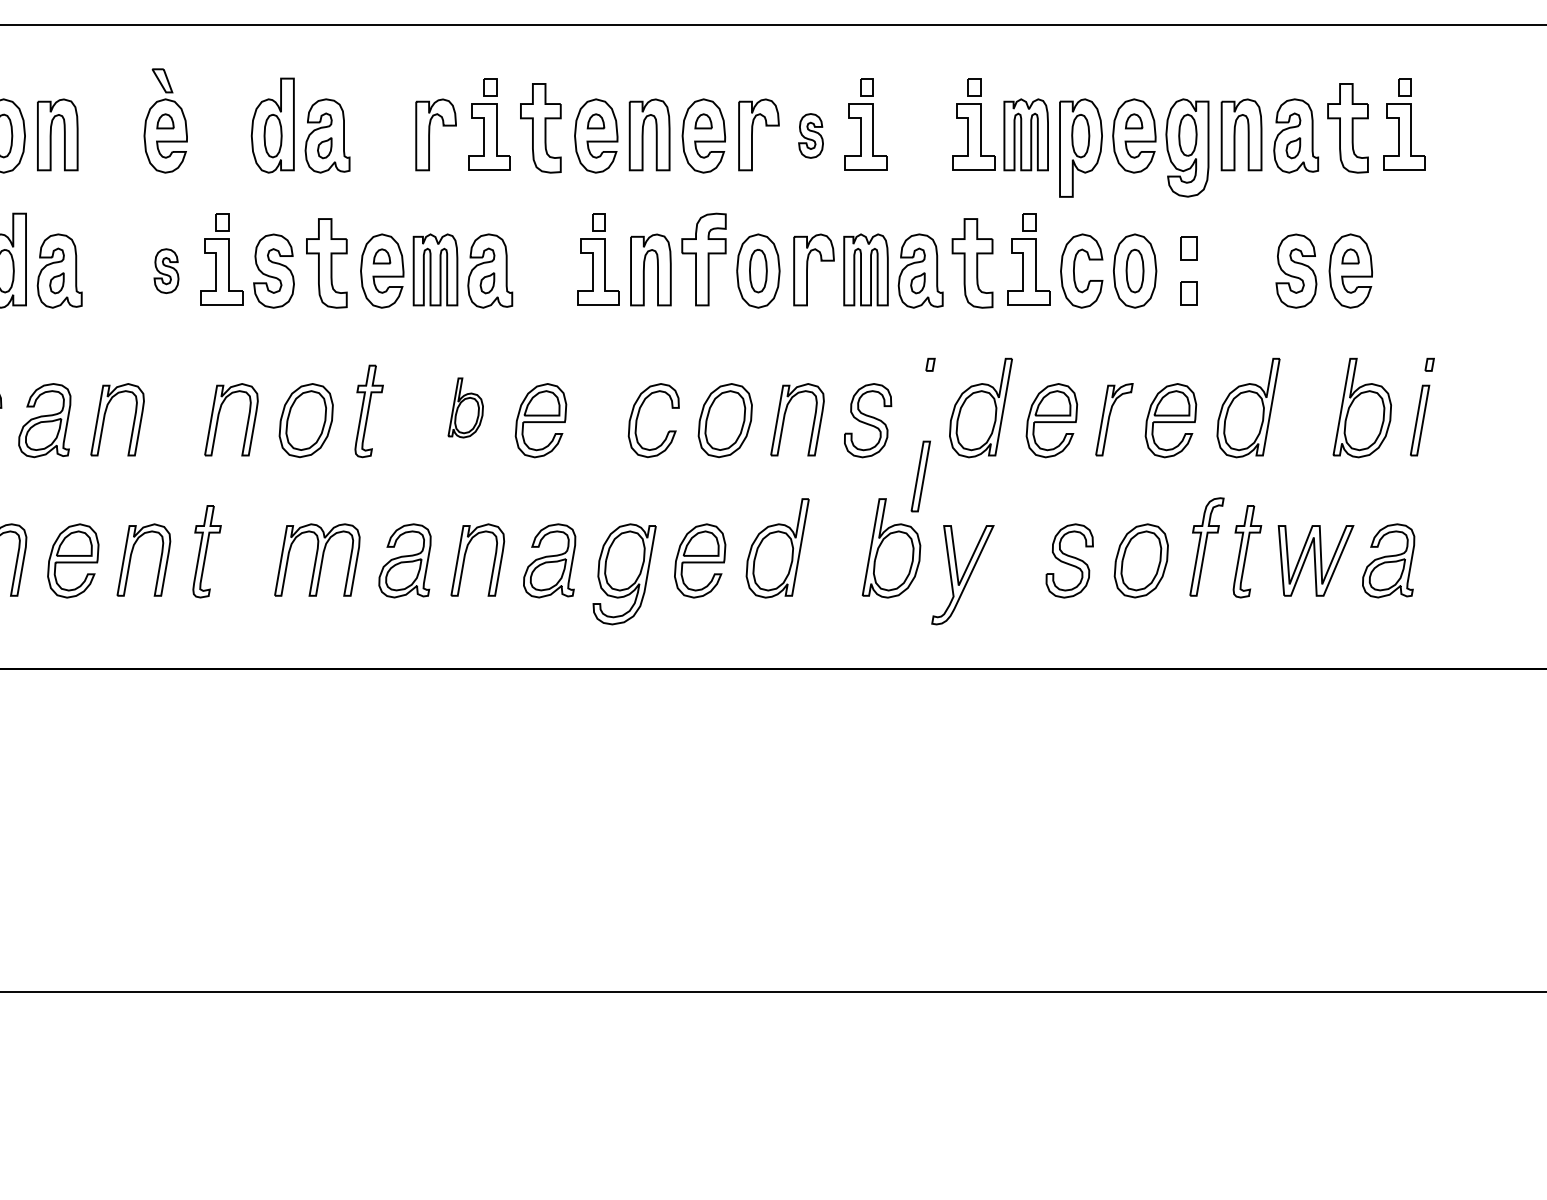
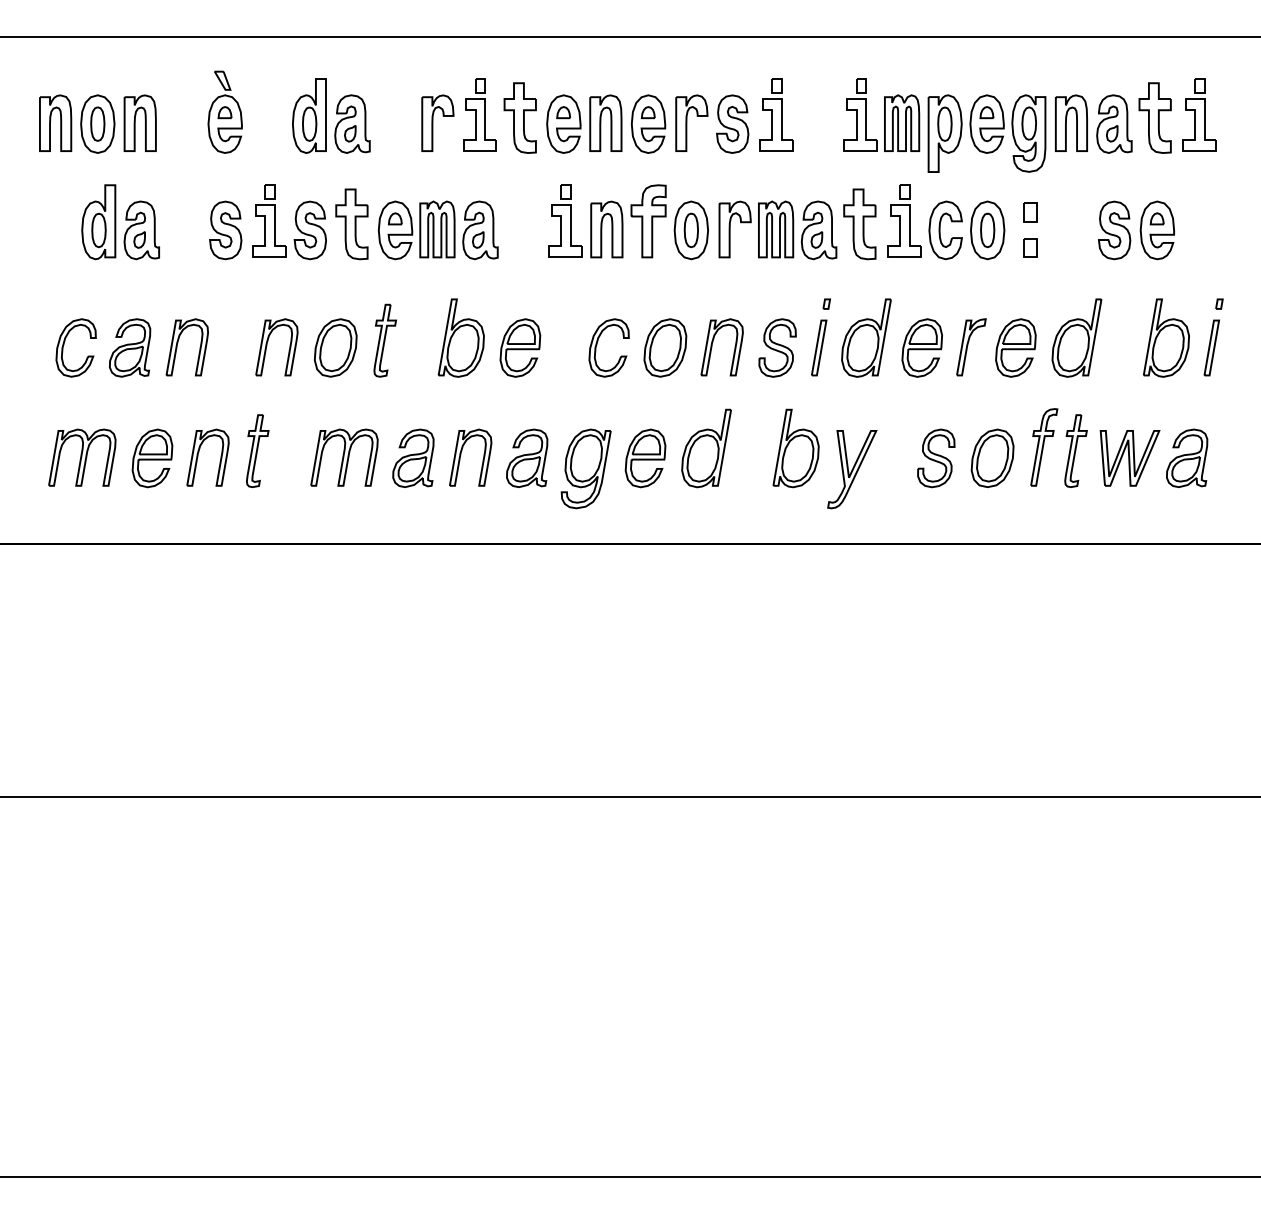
part: (810, 135) -> (732, 123), size x1.67
part: (166, 271) -> (225, 230), size x1.67
part: (464, 407) -> (460, 337), size x1.67
part: (921, 475) -> (819, 347), moved

